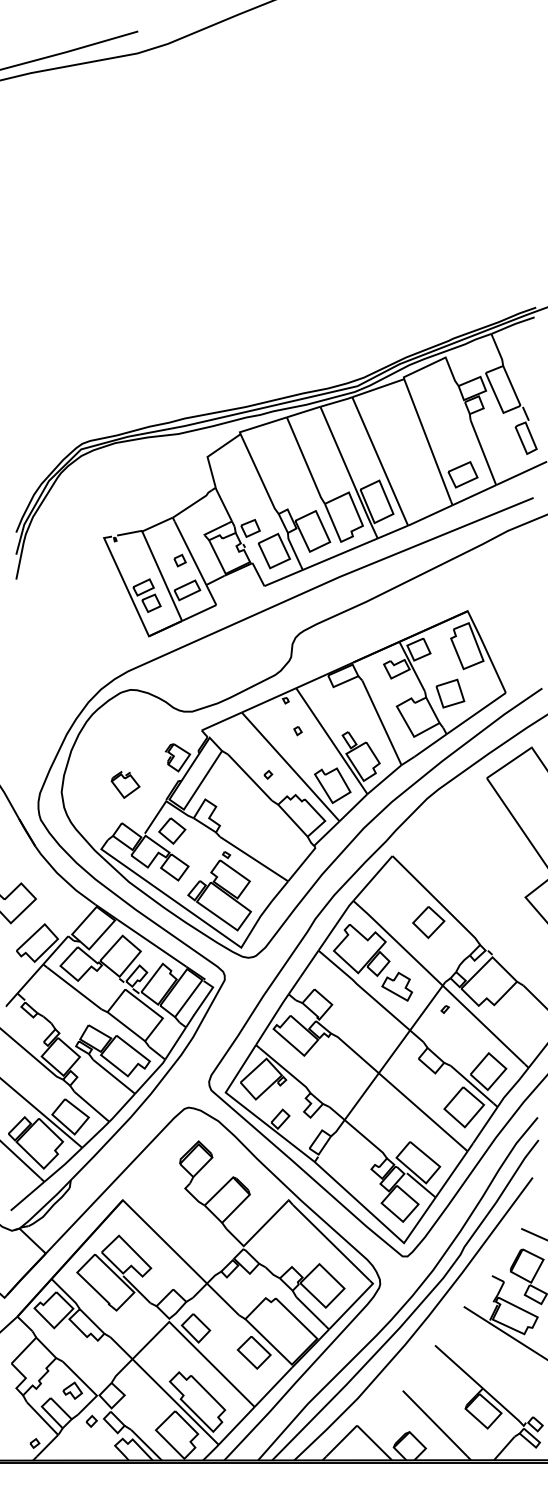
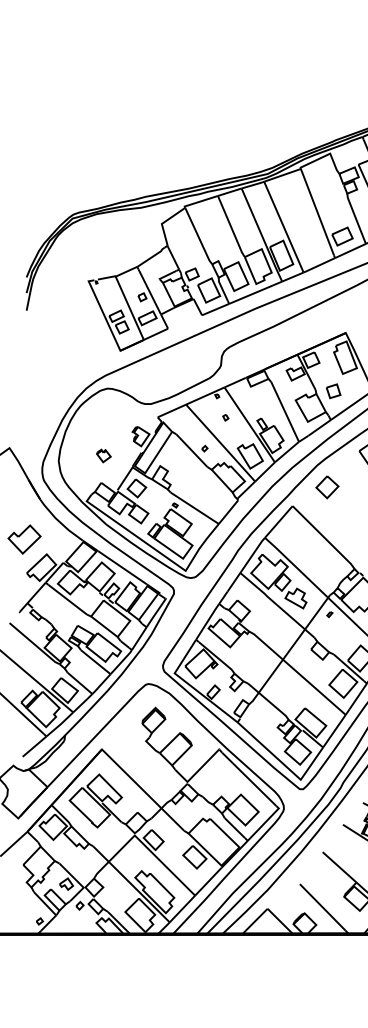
part: (450, 693) -> (333, 391), size x0.7
part: (125, 784) -> (103, 455), size x0.7
part: (428, 922) -> (327, 487), moved

